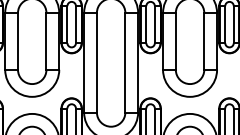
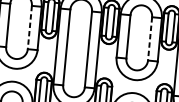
line: (46, 41) -> (29, 27), solid -> dashed
line: (204, 41) -> (150, 38), solid -> dashed

